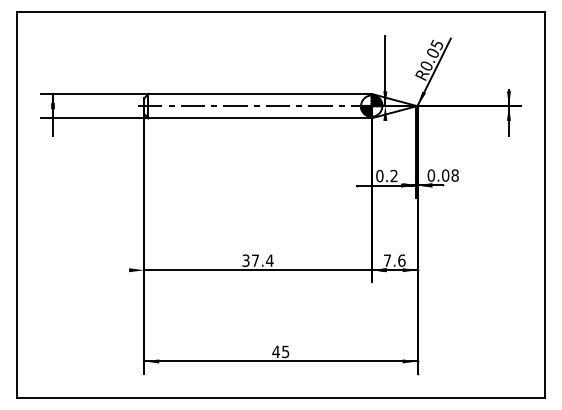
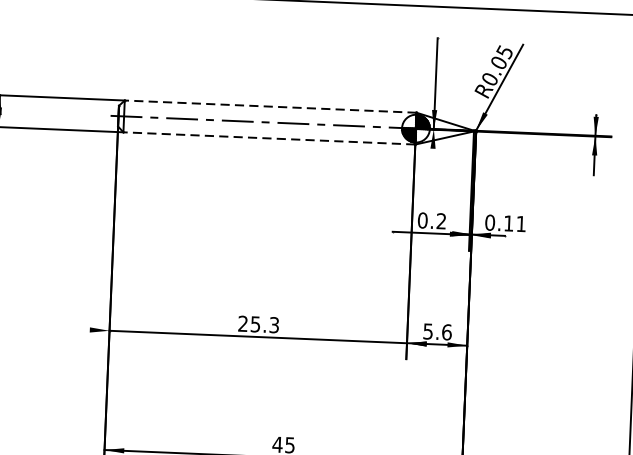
line: (260, 93) -> (271, 106), solid -> dashed
line: (260, 118) -> (269, 138), solid -> dashed
text: (450, 175) -> (515, 223), 0.08 -> 0.11
text: (257, 260) -> (258, 324), 37.4 -> 25.3
text: (387, 260) -> (428, 331), 7.6 -> 5.6

